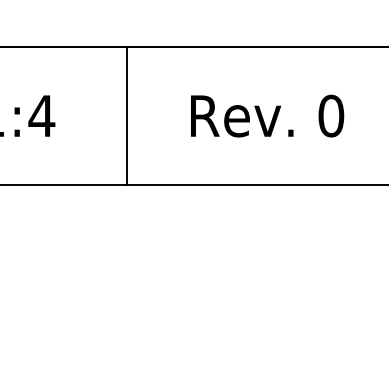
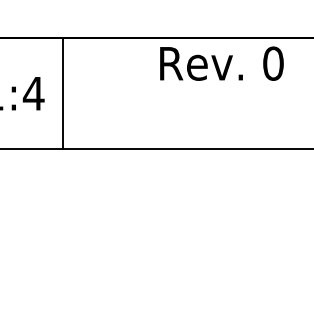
line: (126, 115) -> (62, 93), moved
text: (266, 115) -> (221, 63), moved

